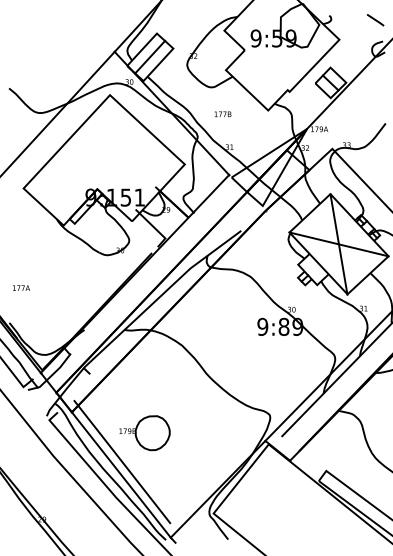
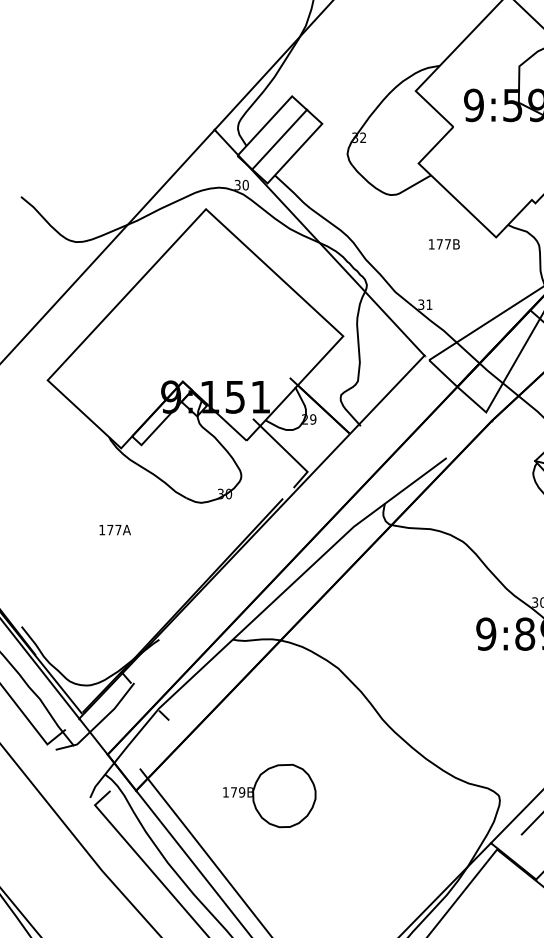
text: (222, 114) -> (443, 244), moved
text: (21, 287) -> (115, 528), moved
part: (144, 433) -> (269, 796), moved

